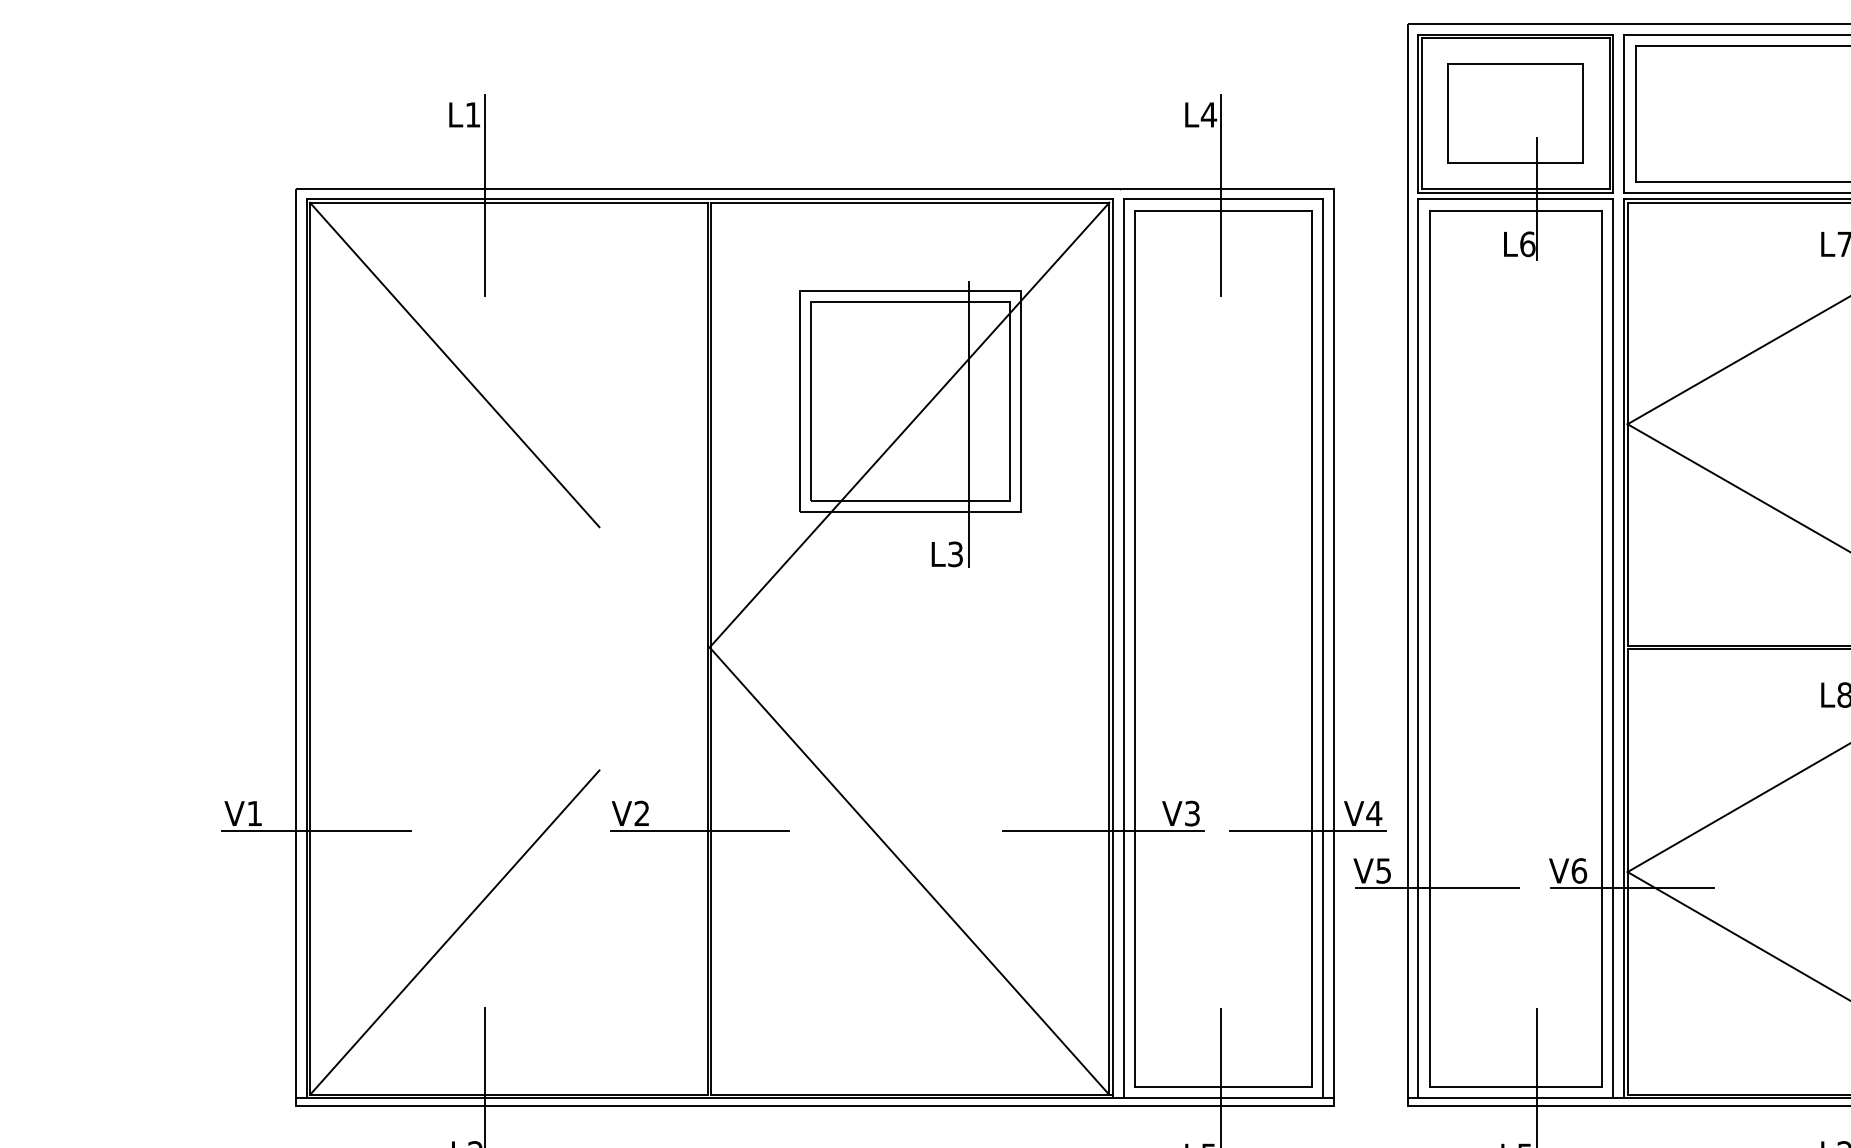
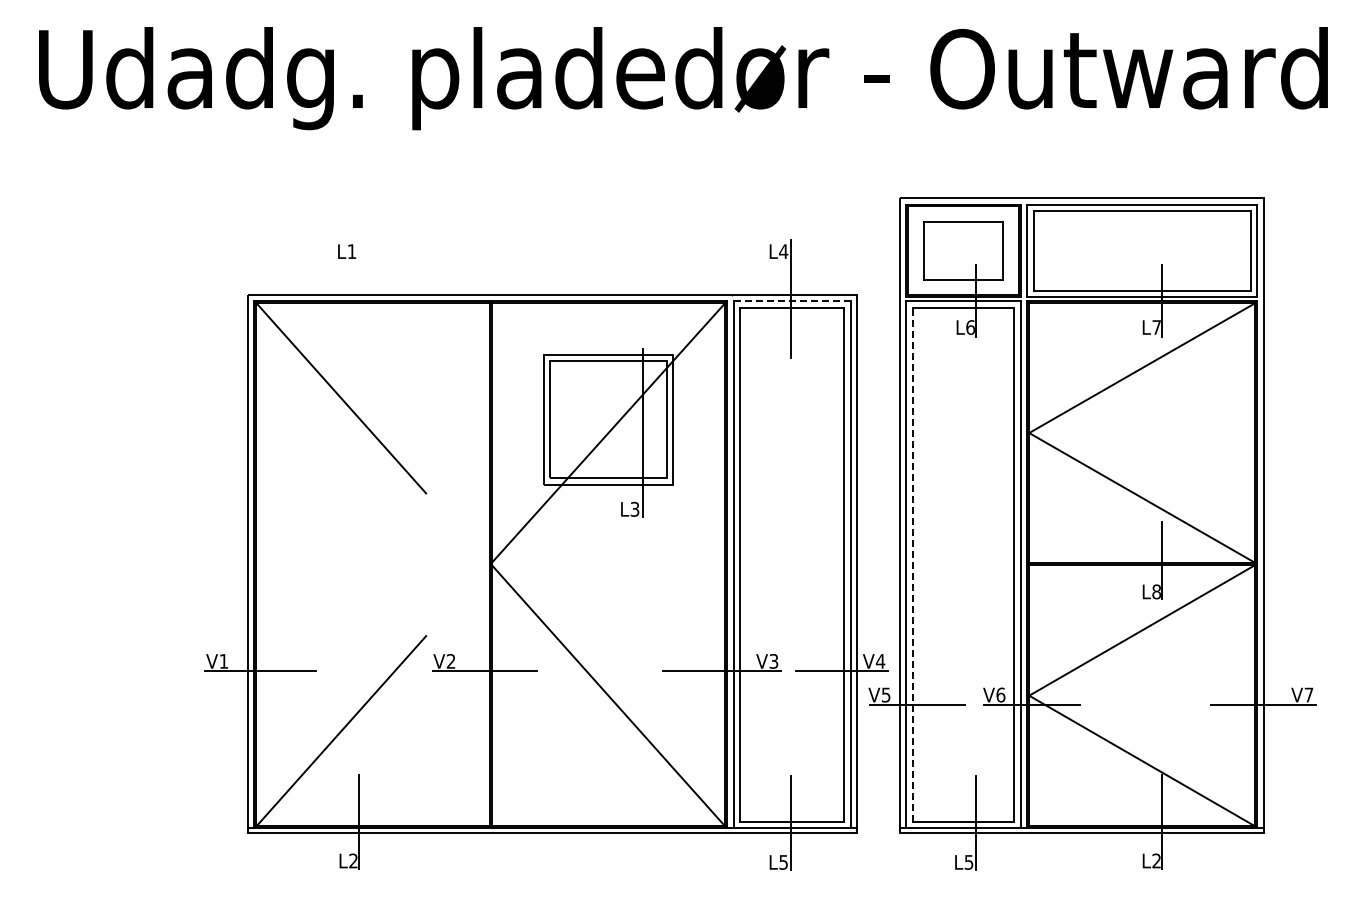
line: (485, 196) -> (359, 299), removed
line: (1224, 199) -> (792, 301), solid -> dashed
line: (1430, 648) -> (913, 564), solid -> dashed

